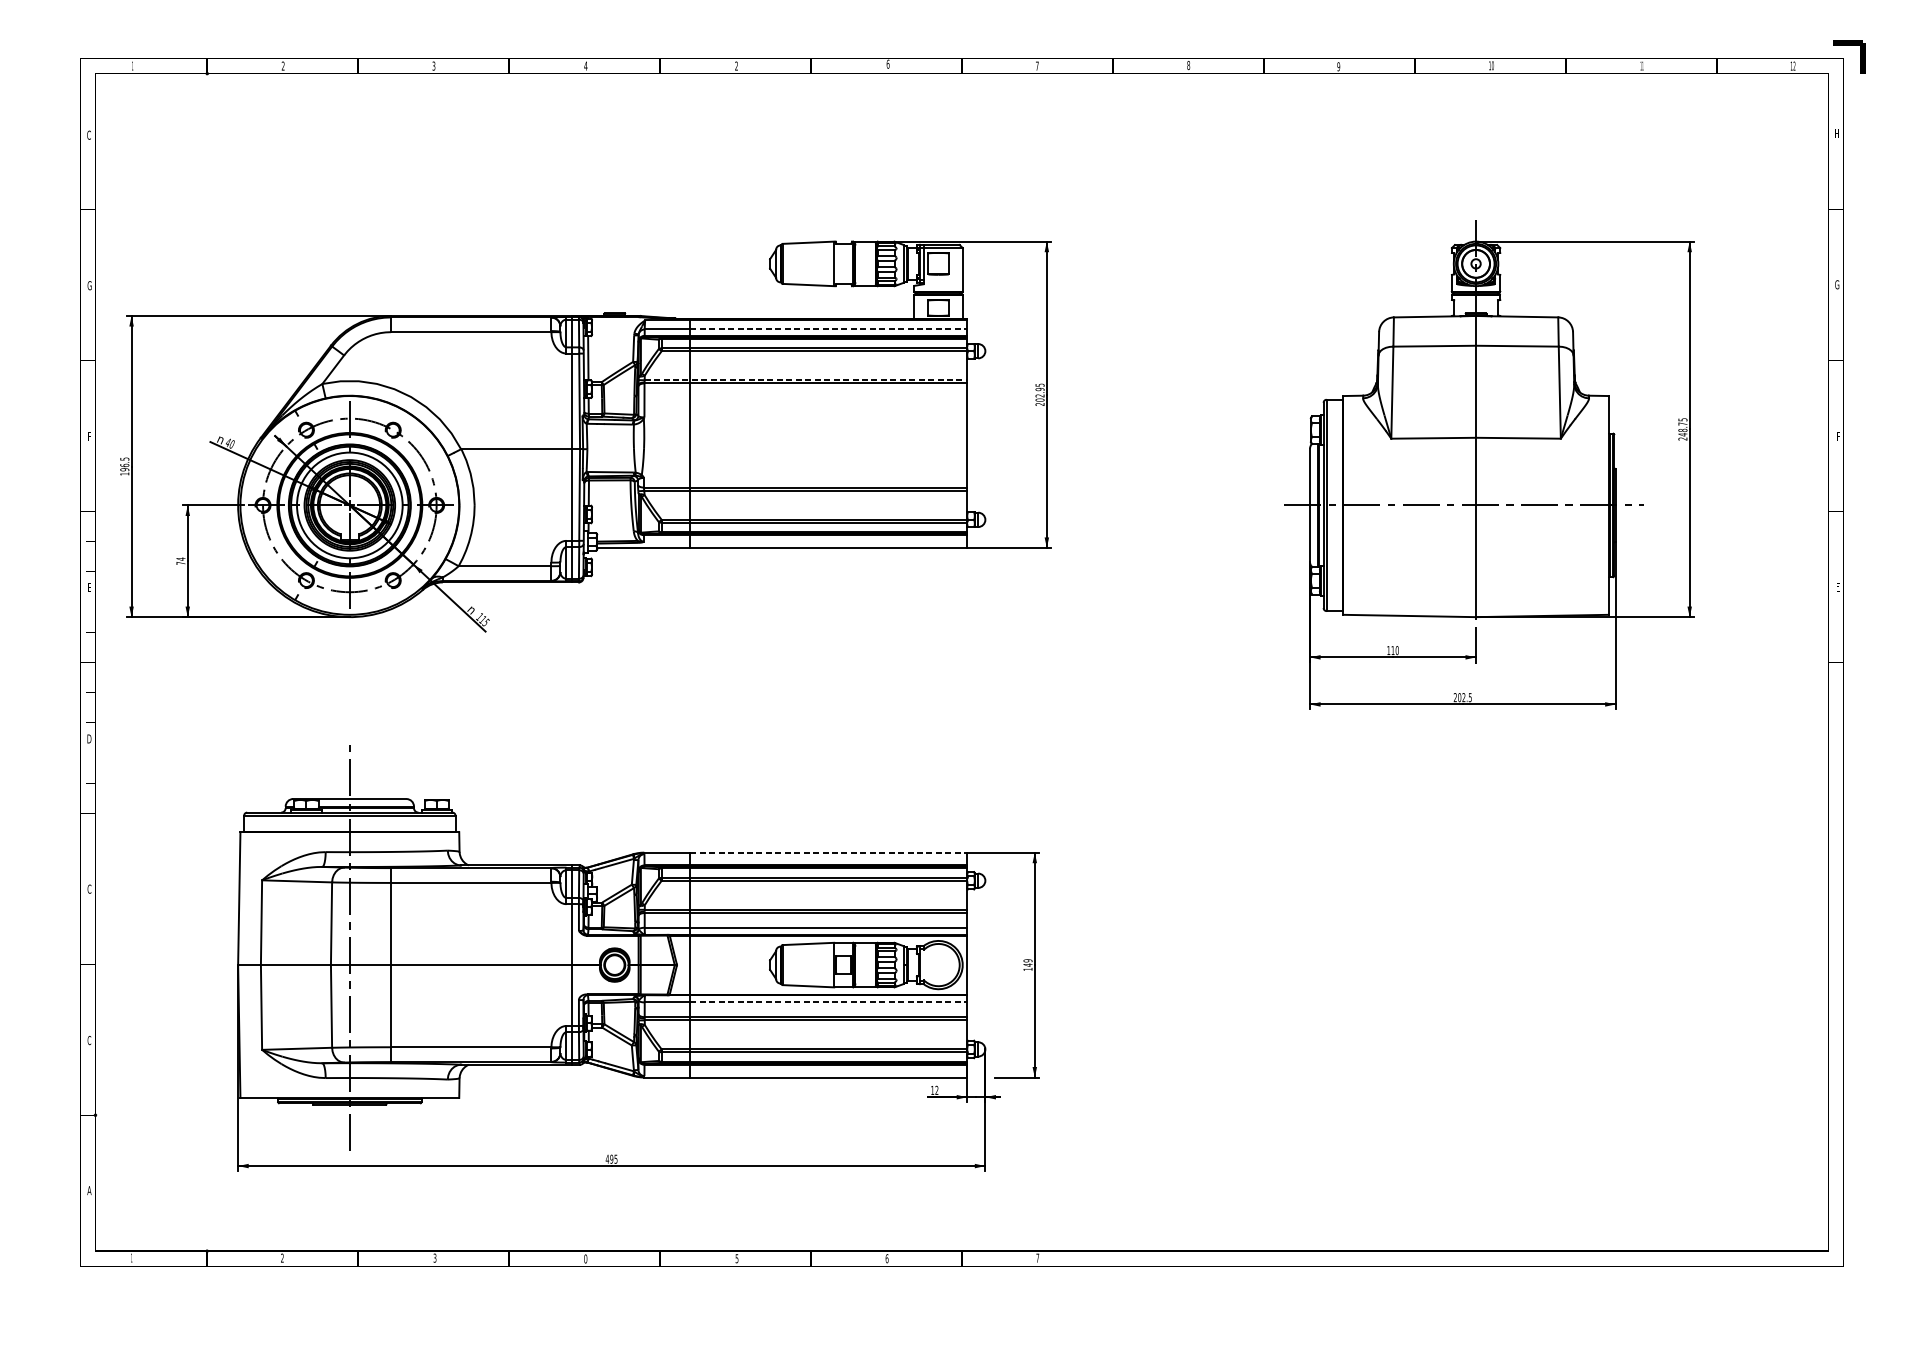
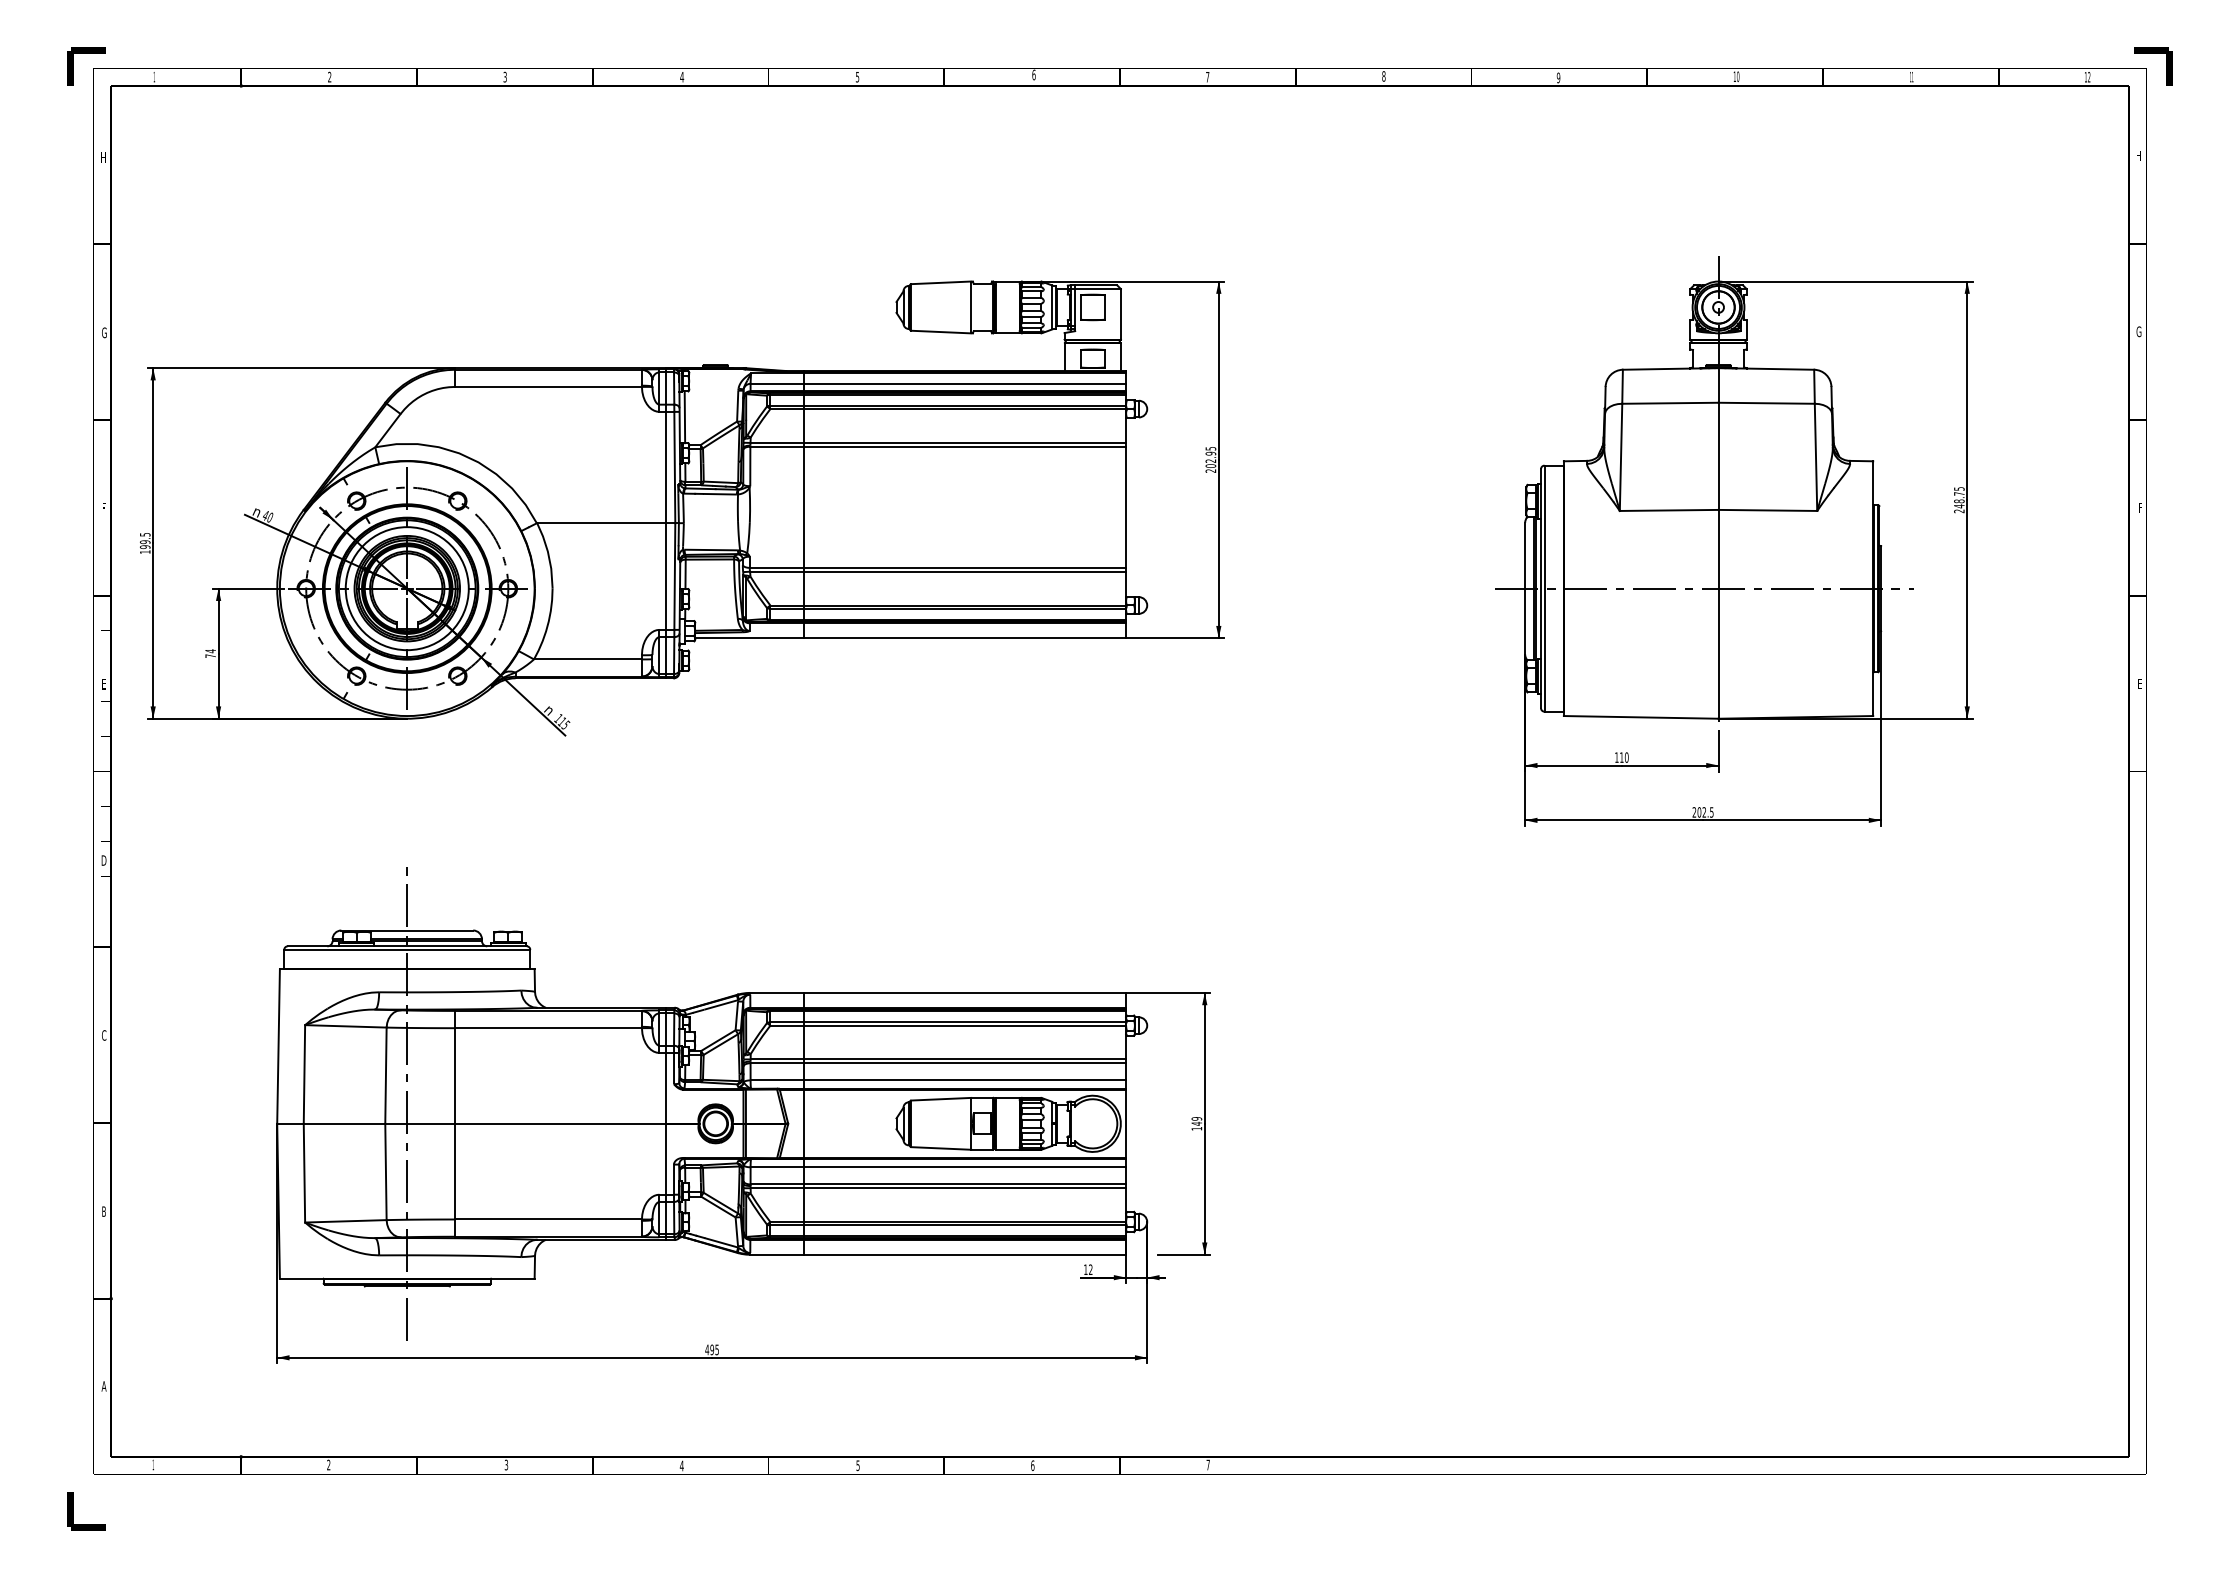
part: (74, 45) -> (86, 53), added
text: (736, 65) -> (857, 76), 2 -> 5
text: (88, 135) -> (103, 157), C -> H
line: (829, 329) -> (965, 383), dashed -> solid
line: (806, 379) -> (938, 442), dashed -> solid
text: (124, 465) -> (144, 542), 196.5 -> 199.5
line: (829, 852) -> (965, 992), dashed -> solid
line: (829, 1002) -> (965, 1167), dashed -> solid
text: (89, 1040) -> (104, 1211), C -> B
text: (585, 1258) -> (681, 1465), 0 -> 4
part: (63, 1298) -> (73, 1511), added

